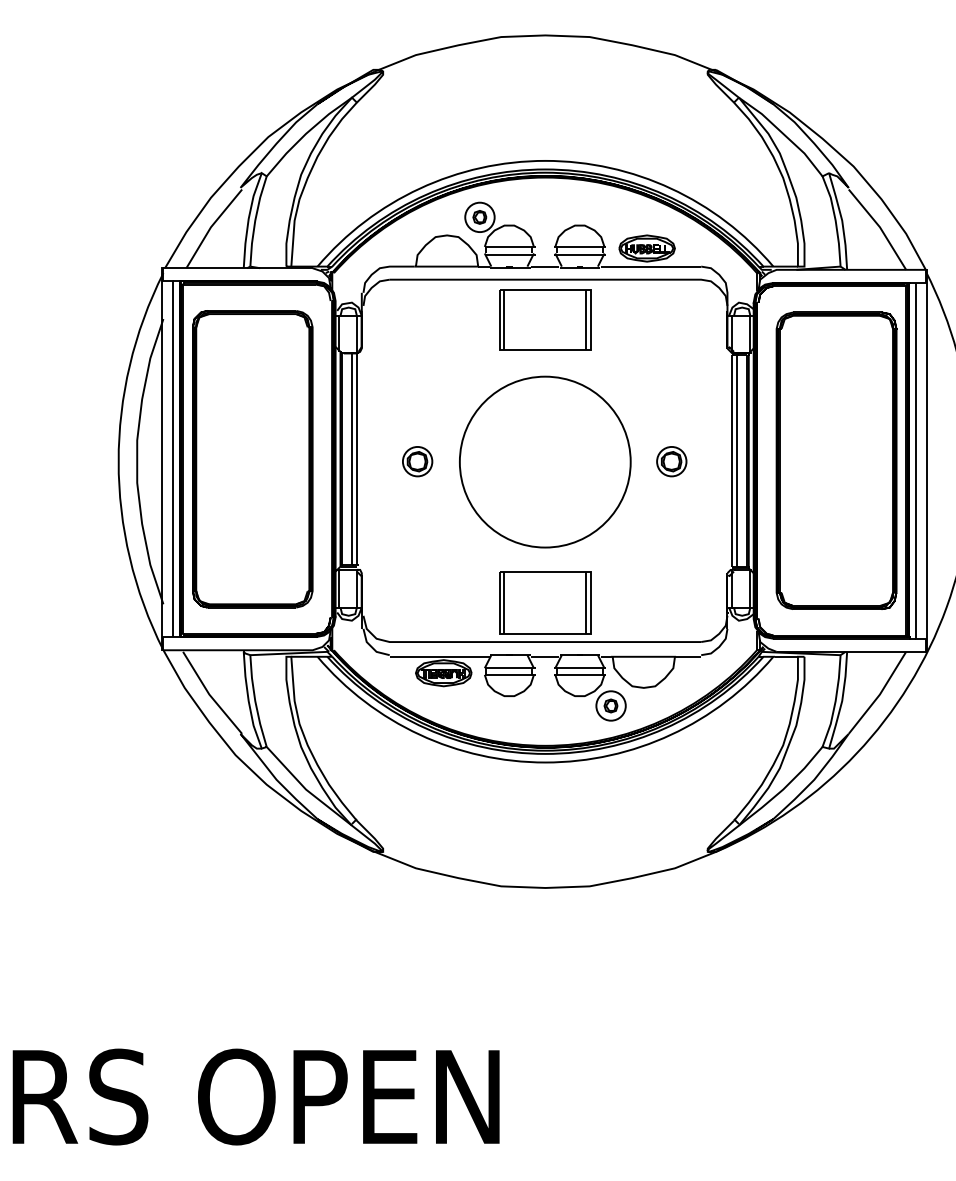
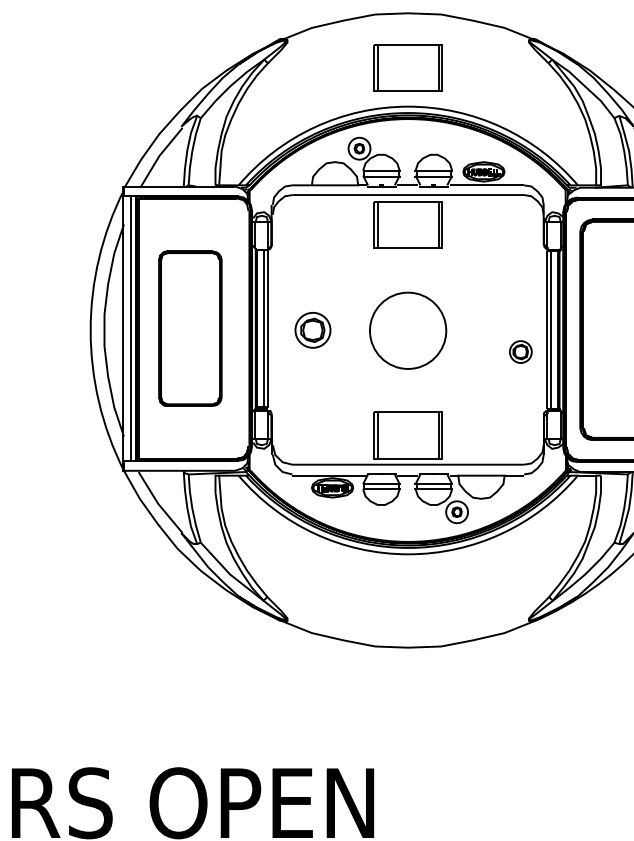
part: (545, 108) -> (408, 67), added
part: (252, 459) -> (190, 328), size x0.7
part: (417, 461) -> (313, 330), size x1.6
circle: (544, 461) -> (407, 330), size x0.6
part: (671, 461) -> (520, 351), moved

